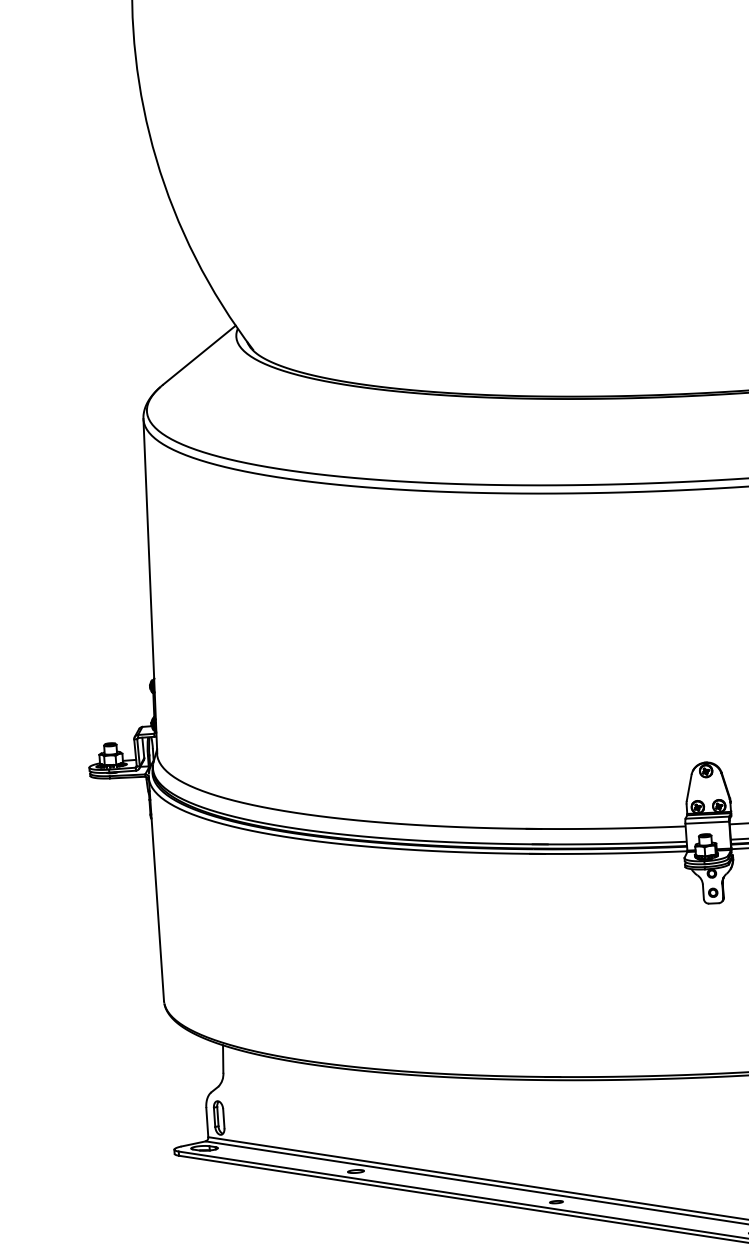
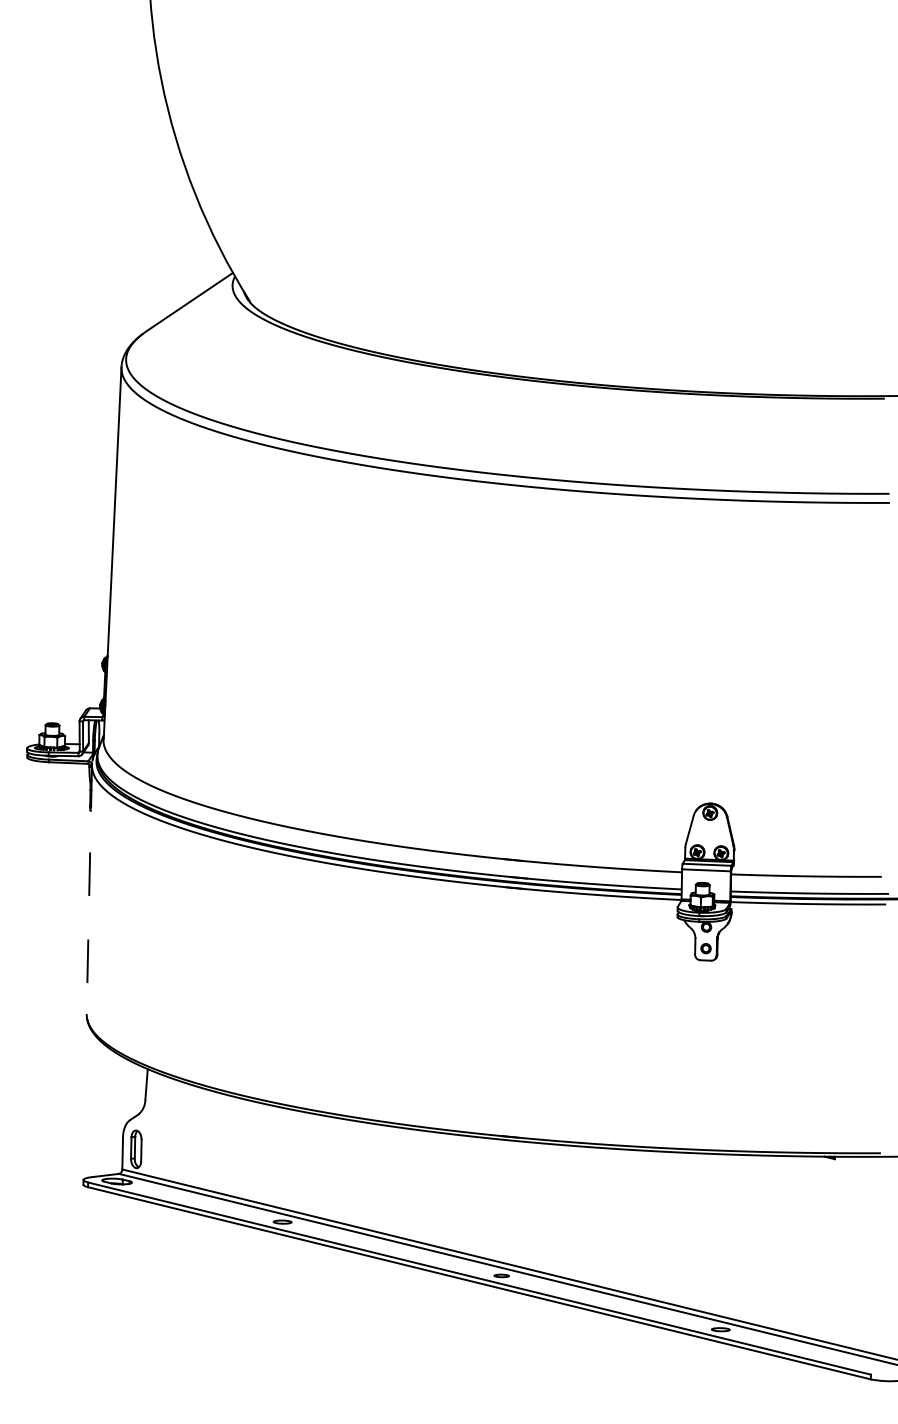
line: (156, 890) -> (89, 890), solid -> dashed

